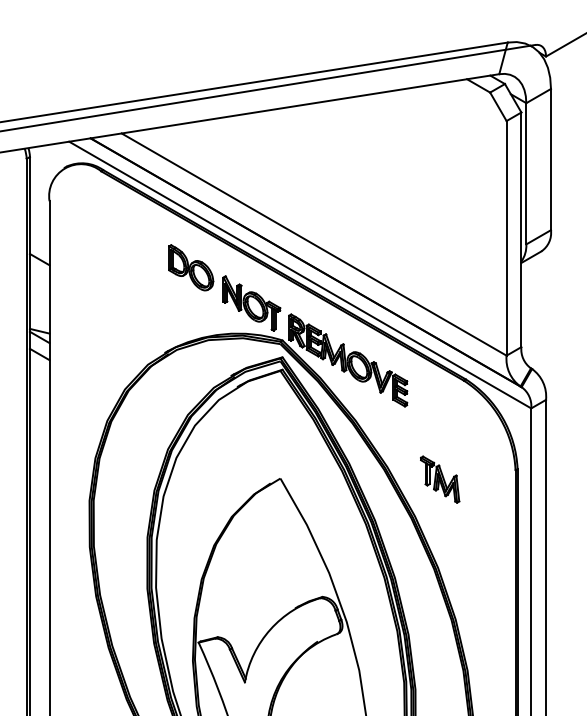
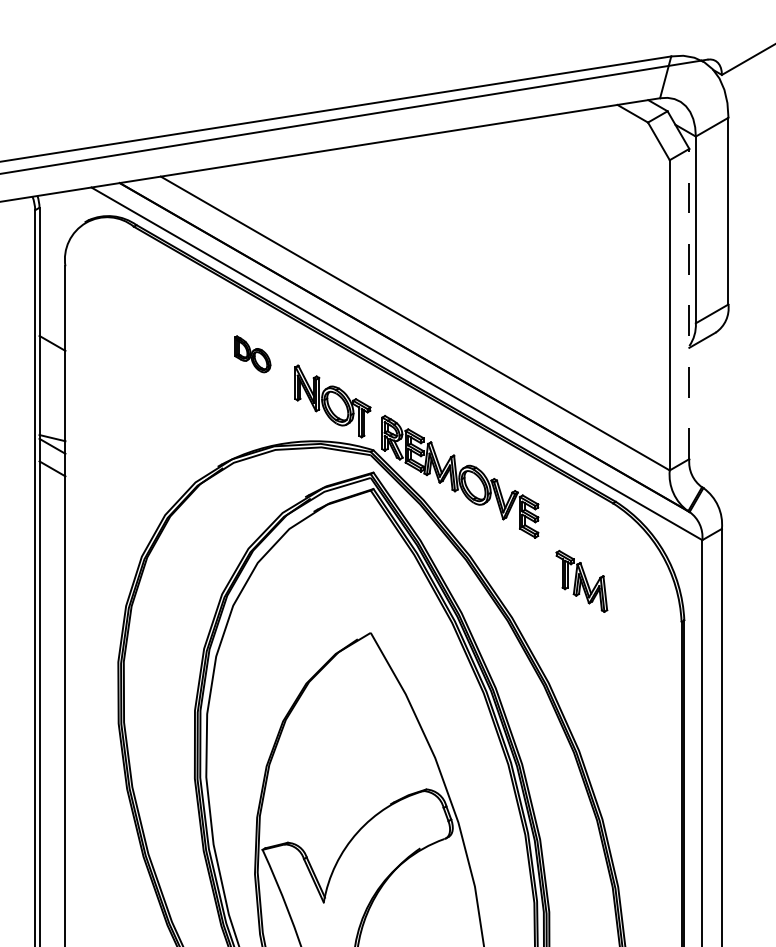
line: (521, 229) -> (689, 303), solid -> dashed
part: (191, 267) -> (253, 353), size x0.6
part: (440, 479) -> (582, 581), moved

